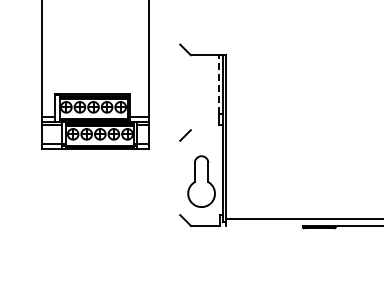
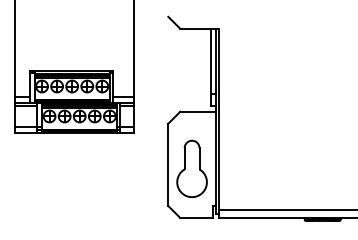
line: (218, 84) -> (210, 61), dashed -> solid
line: (206, 130) -> (197, 112), added
line: (180, 177) -> (168, 164), added
line: (263, 225) -> (260, 217), added

